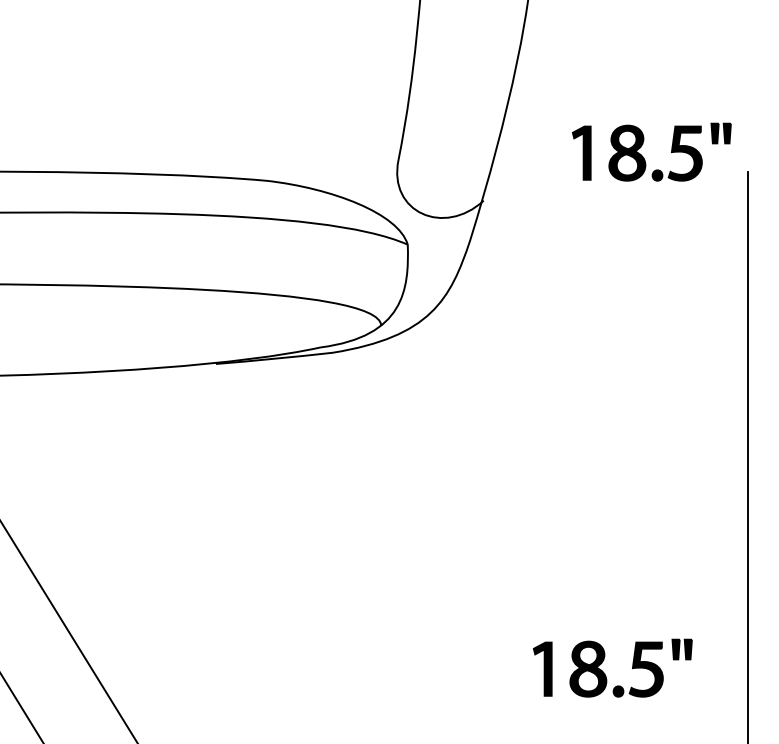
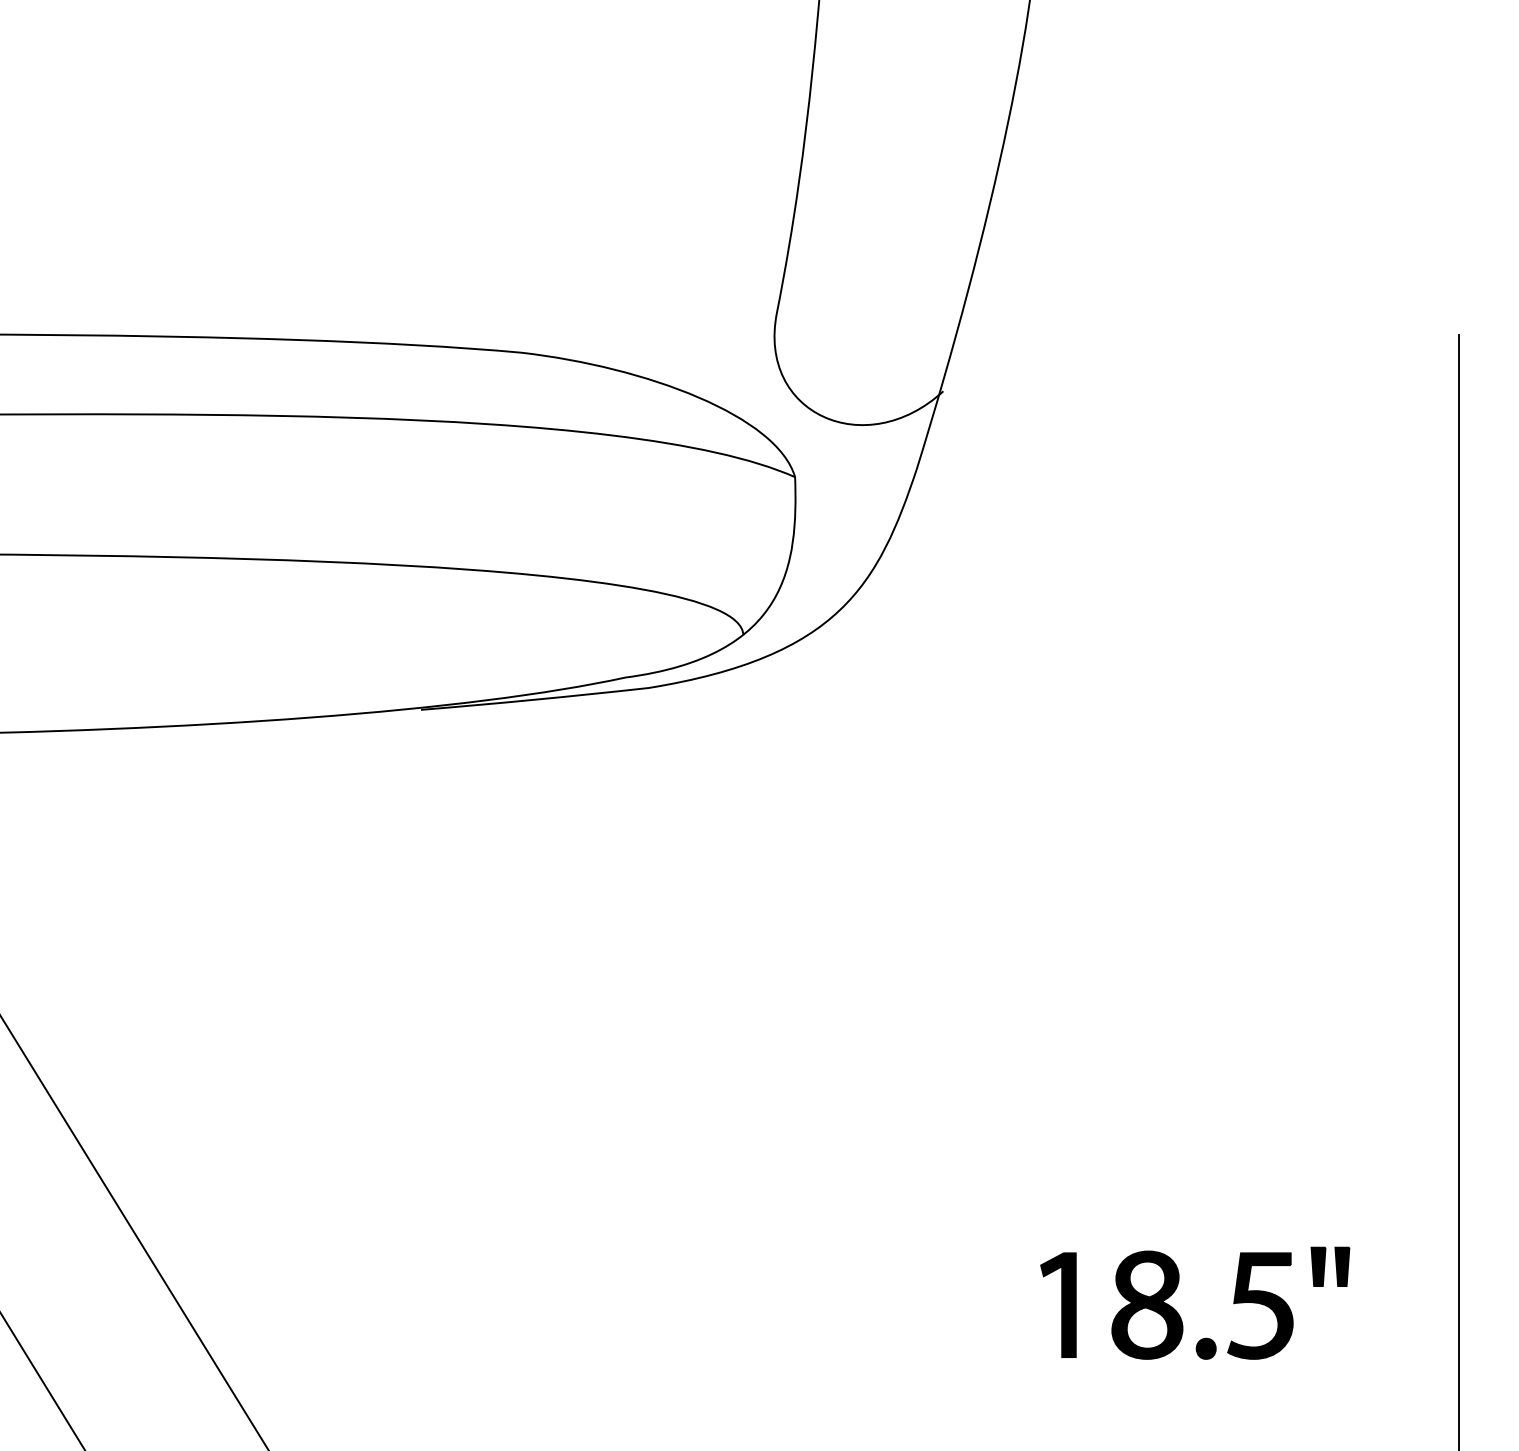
part: (643, 156) -> (1254, 305), removed

